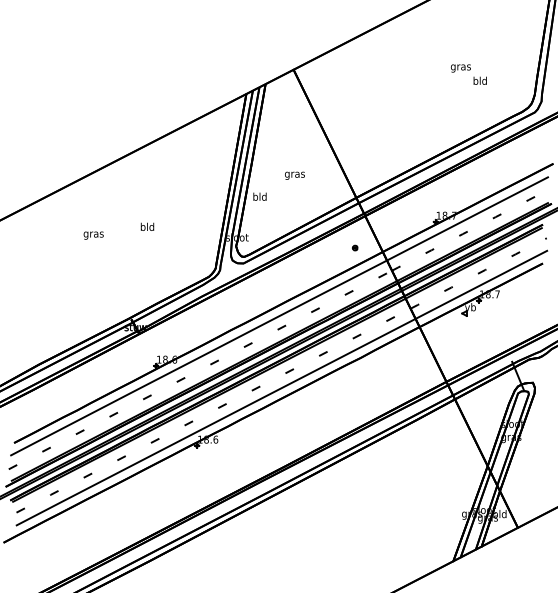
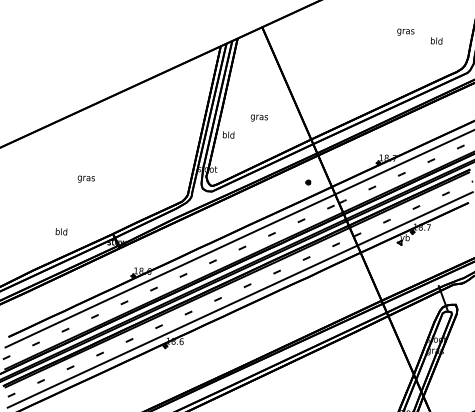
text: (479, 80) -> (436, 40), moved
text: (147, 226) -> (61, 231), moved
text: (93, 235) -> (86, 179), moved

